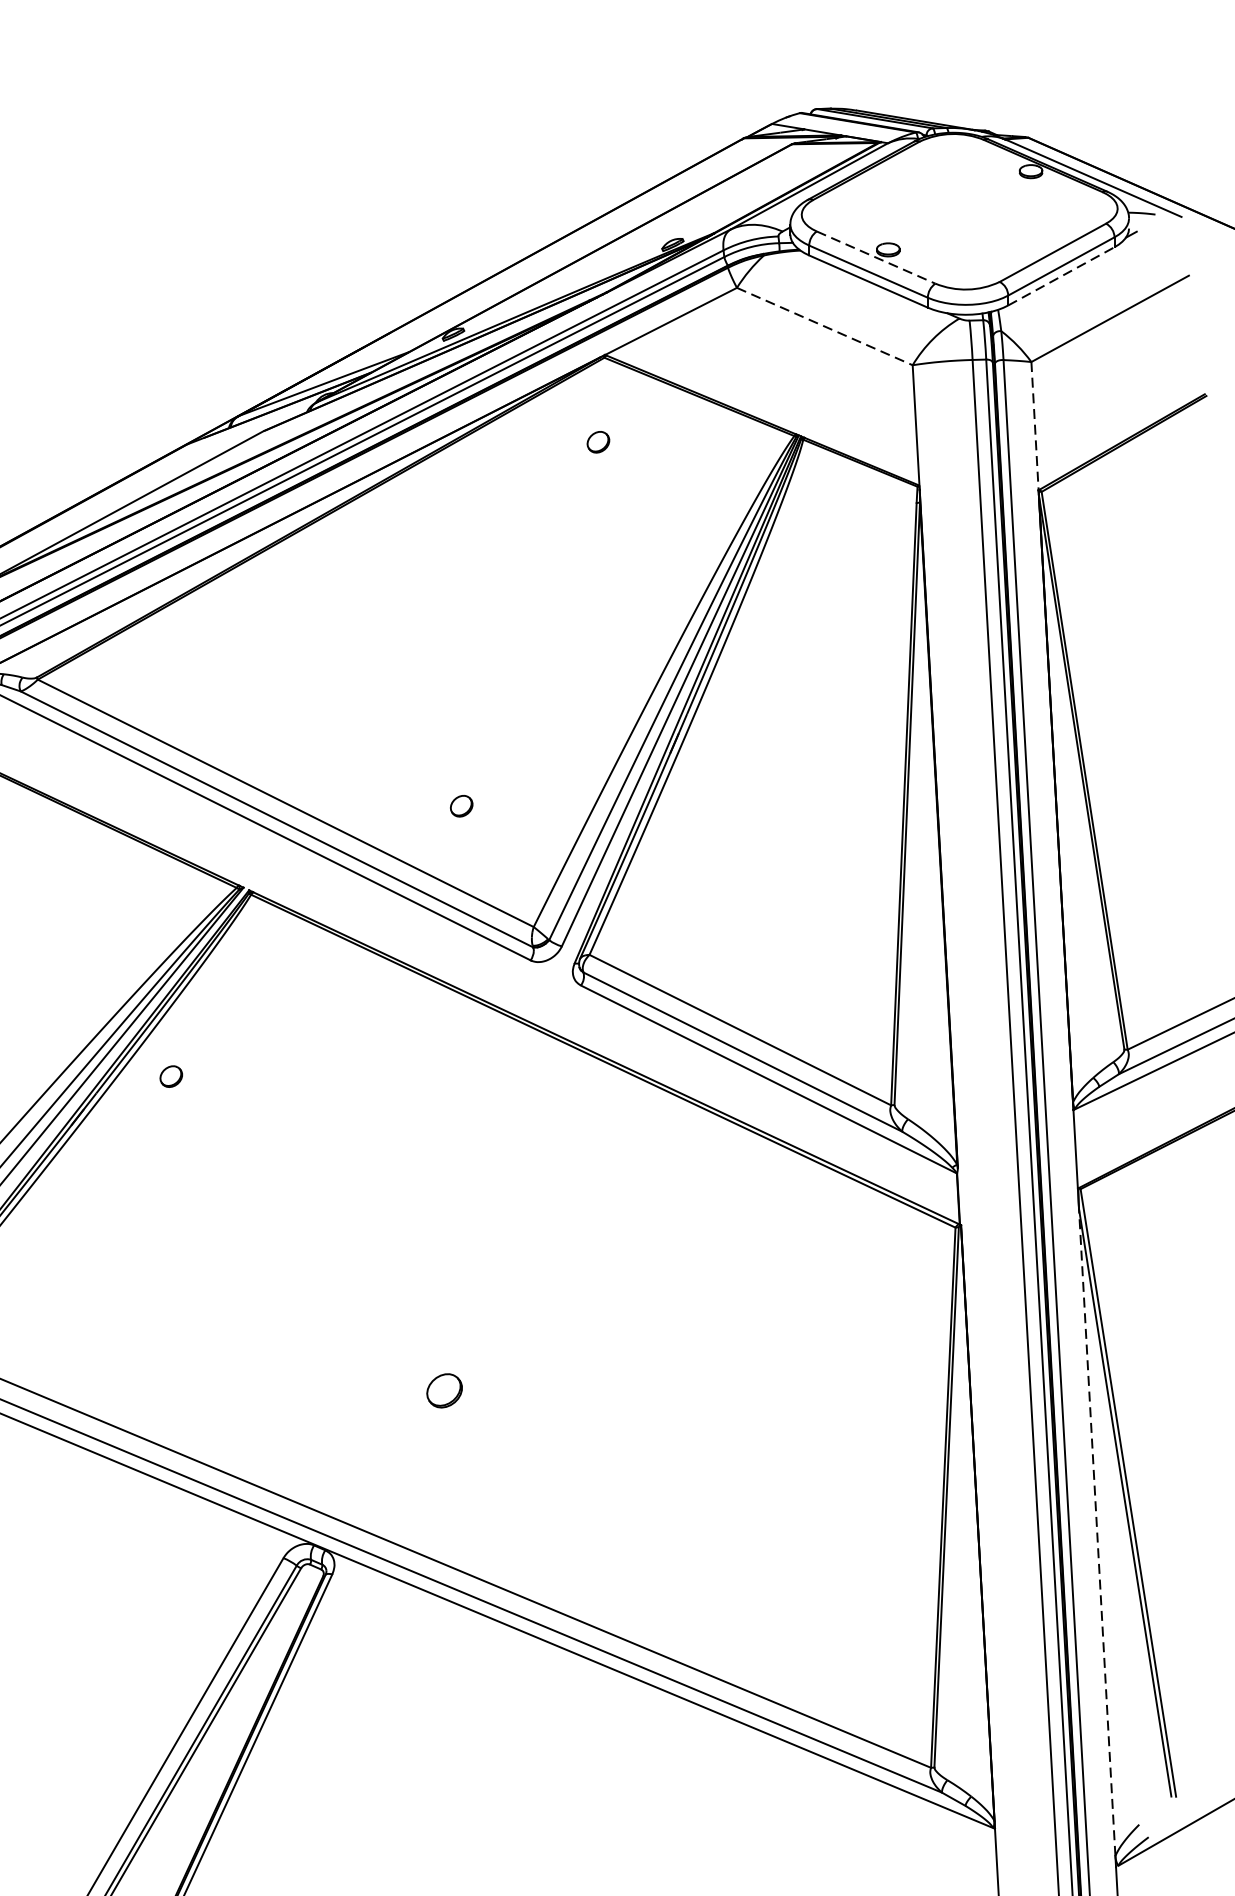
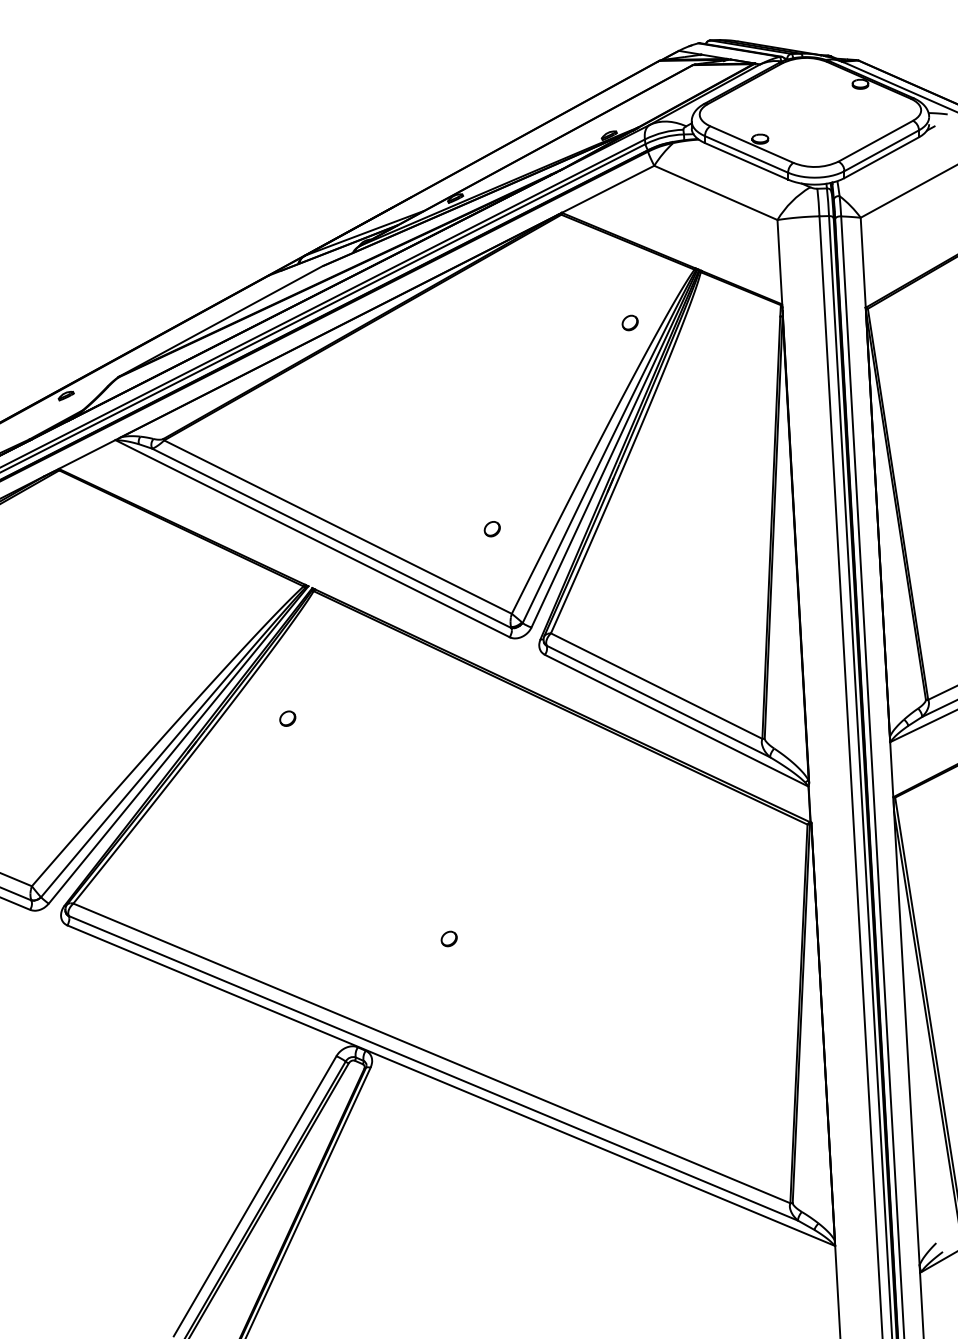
line: (877, 257) -> (752, 144), dashed -> solid
line: (1061, 276) -> (881, 157), dashed -> solid
line: (825, 327) -> (716, 193), dashed -> solid
line: (1035, 427) -> (863, 263), dashed -> solid
part: (597, 441) -> (629, 322), moved
part: (460, 806) -> (491, 529), moved
part: (170, 1076) -> (287, 718), moved
part: (443, 1390) -> (448, 938), size x0.62
line: (1096, 1531) -> (906, 1037), dashed -> solid

